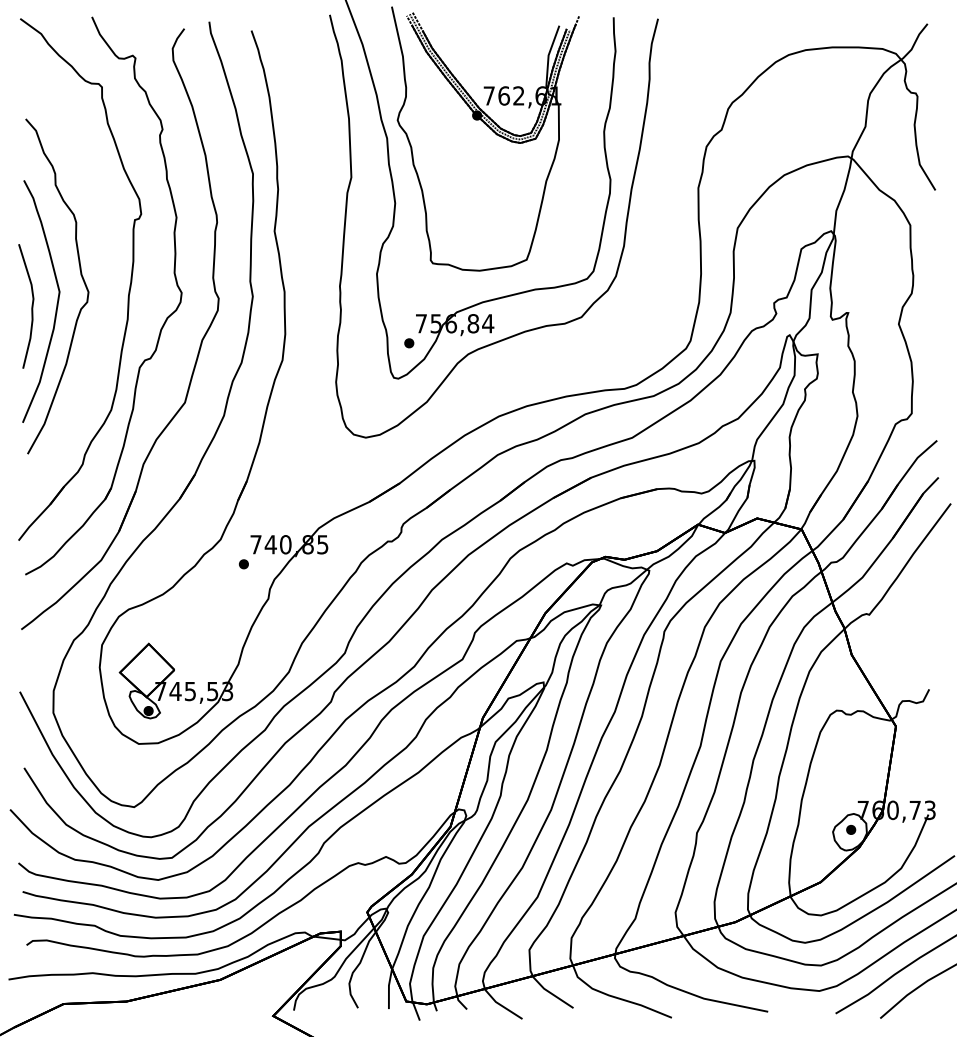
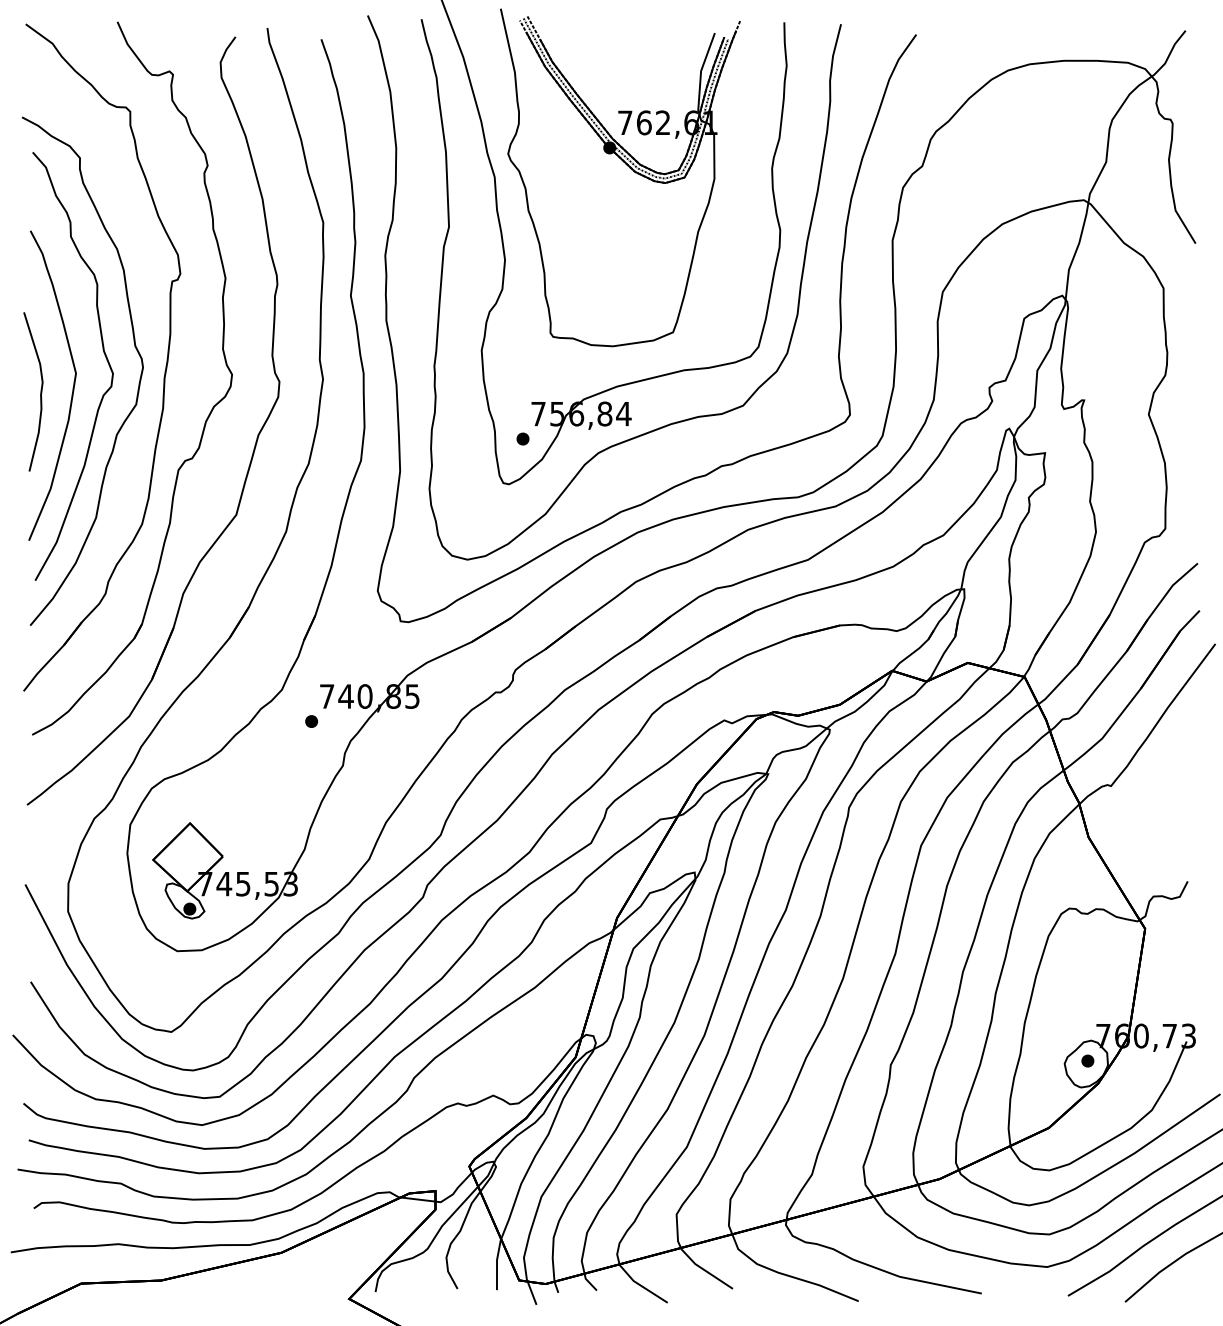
part: (105, 270) -> (134, 346), added
curve: (562, 364) -> (718, 466), added

